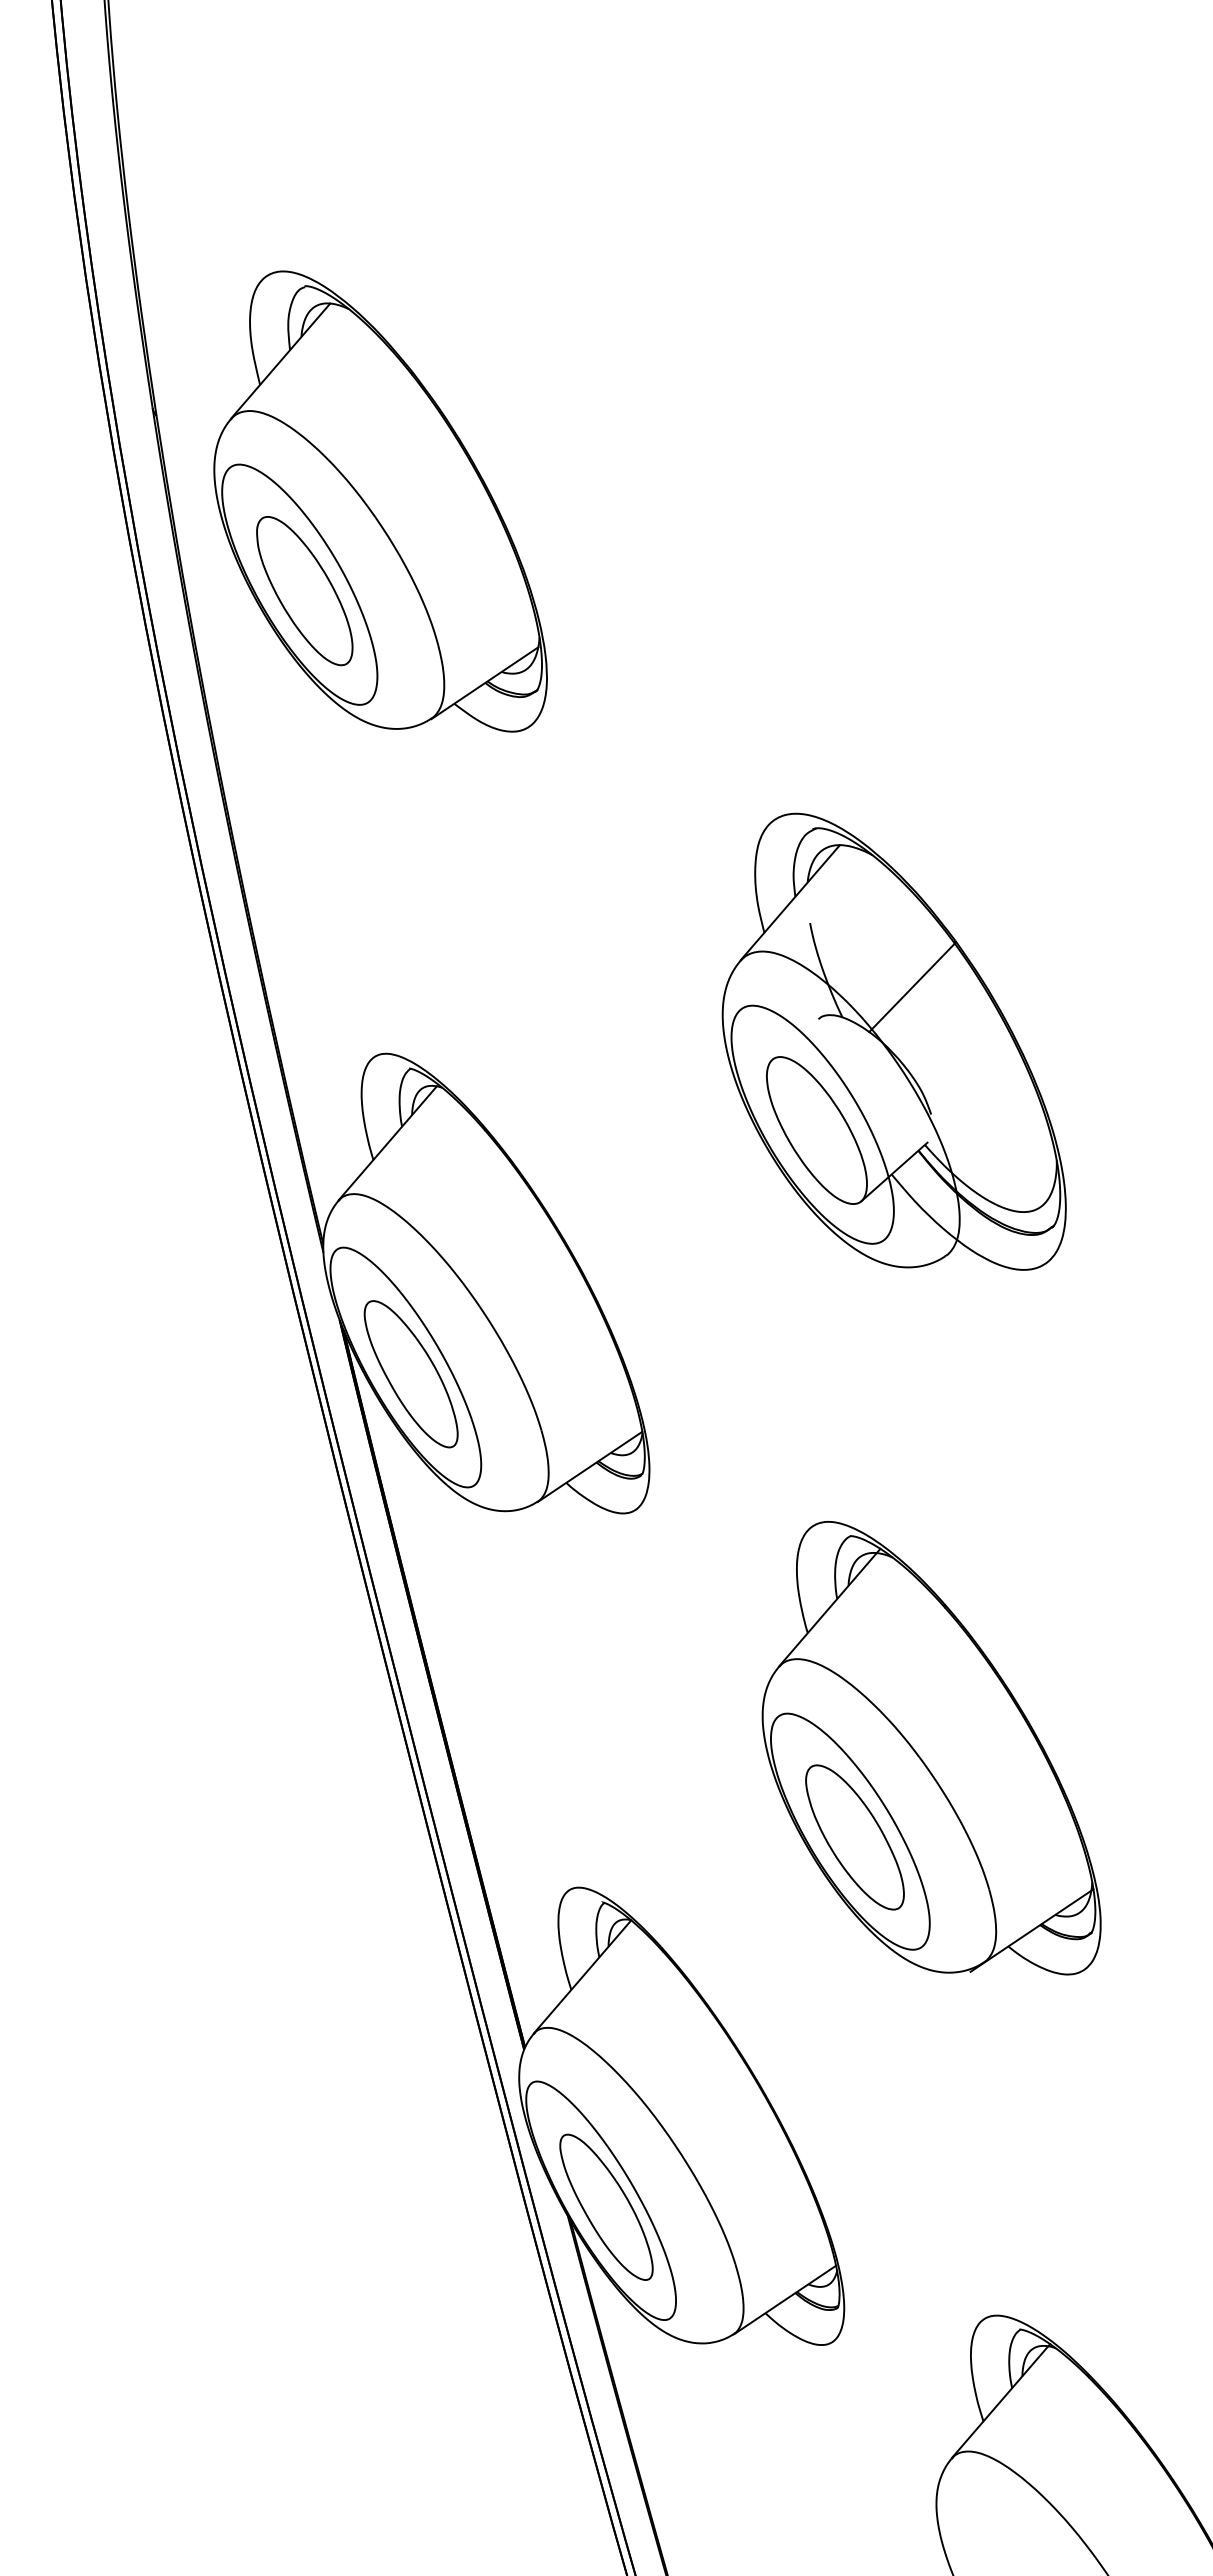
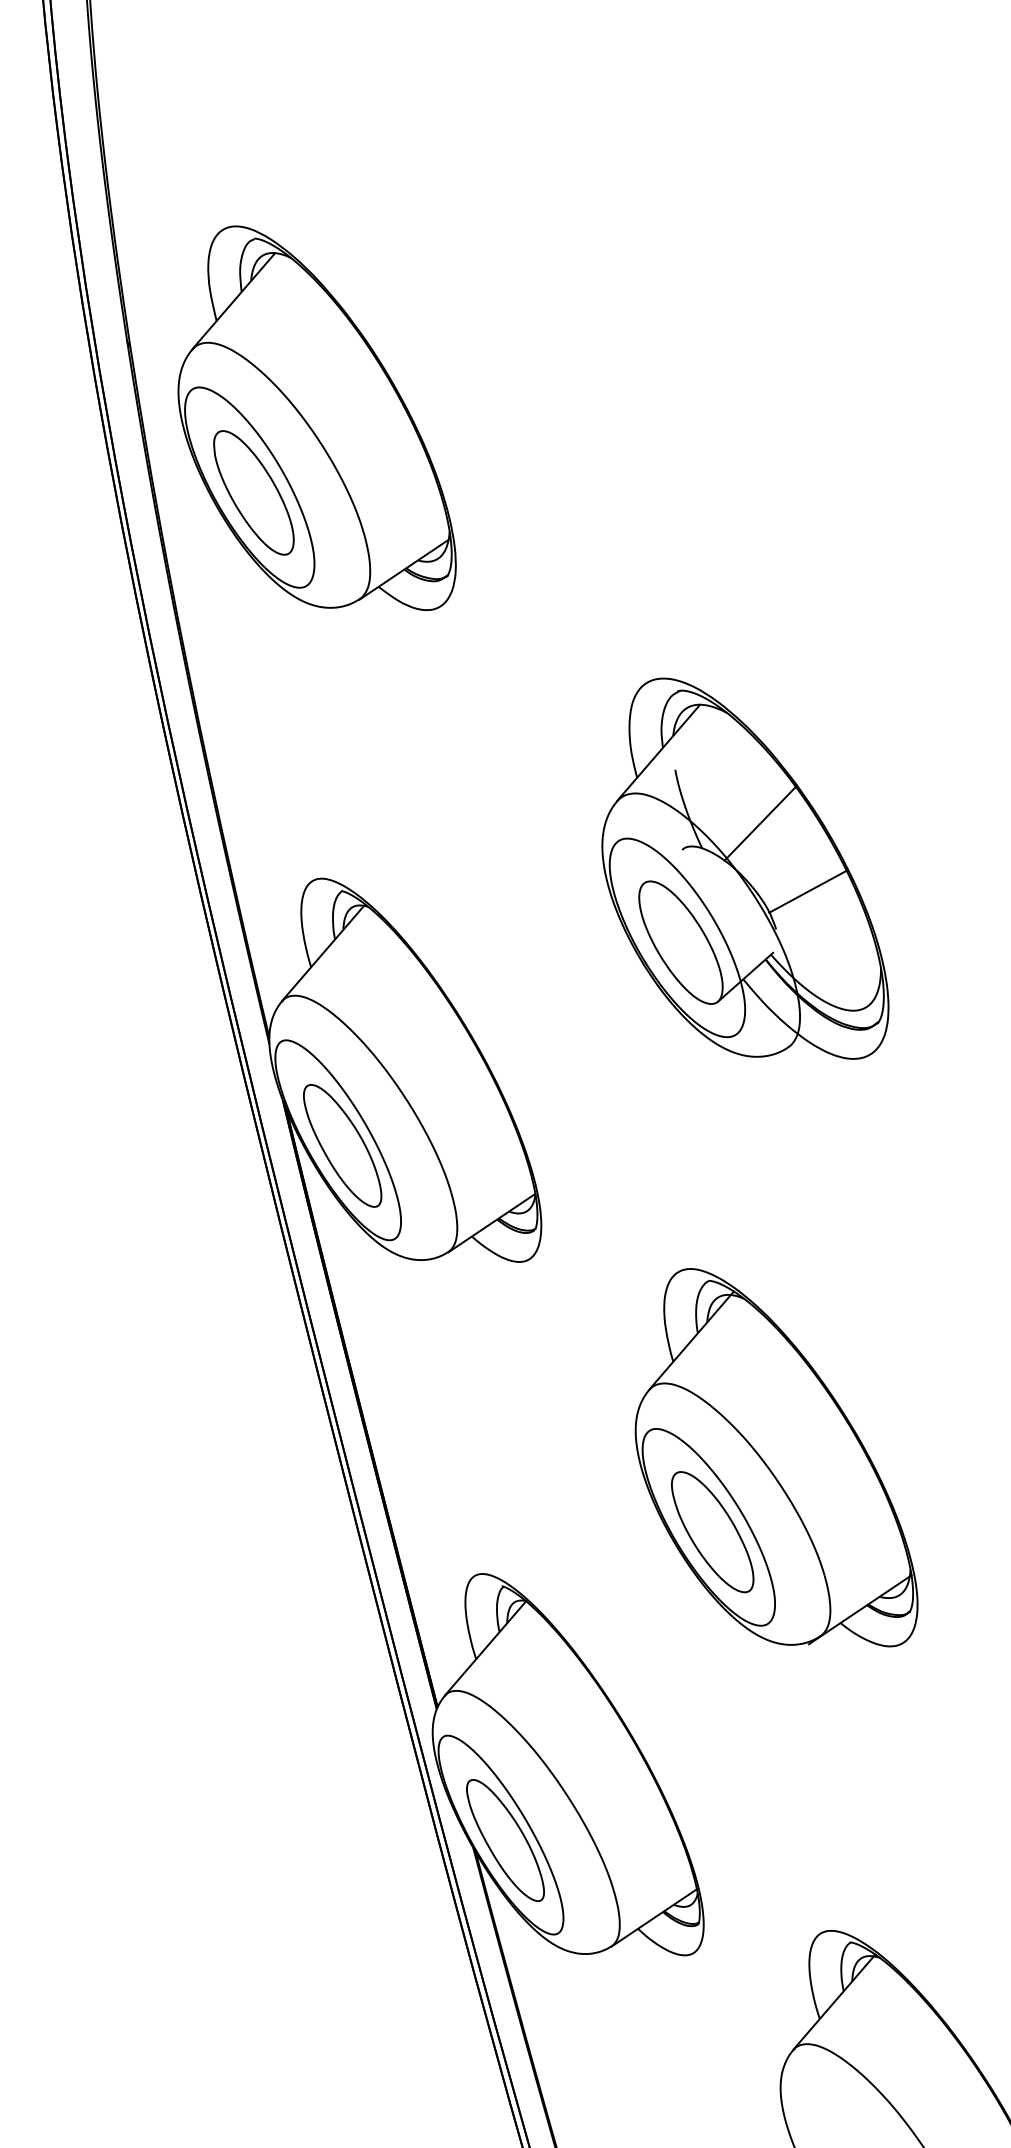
line: (968, 1069) -> (807, 891), added

